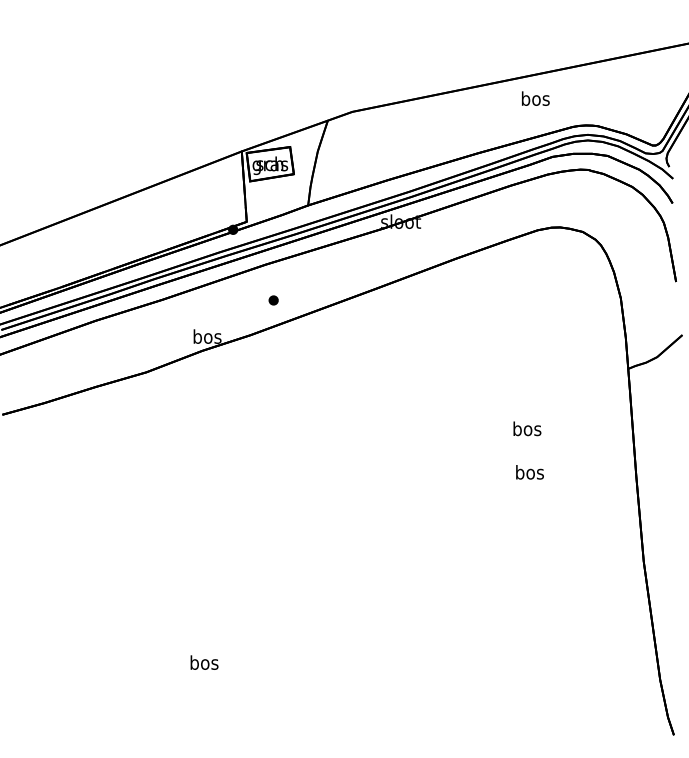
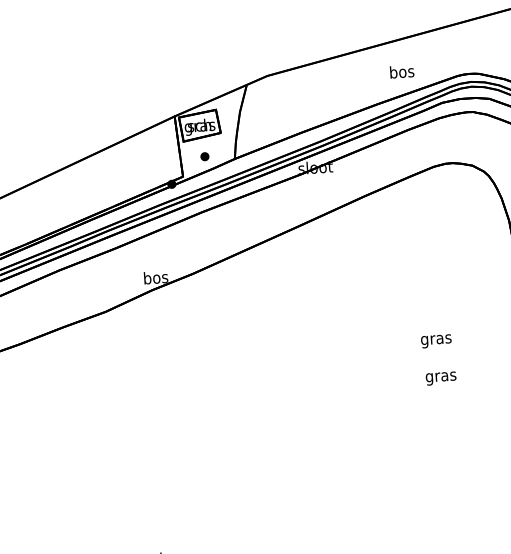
text: (535, 98) -> (401, 71), moved
part: (273, 300) -> (204, 156), moved
text: (526, 430) -> (435, 339), bos -> gras
text: (529, 474) -> (440, 377), bos -> gras

